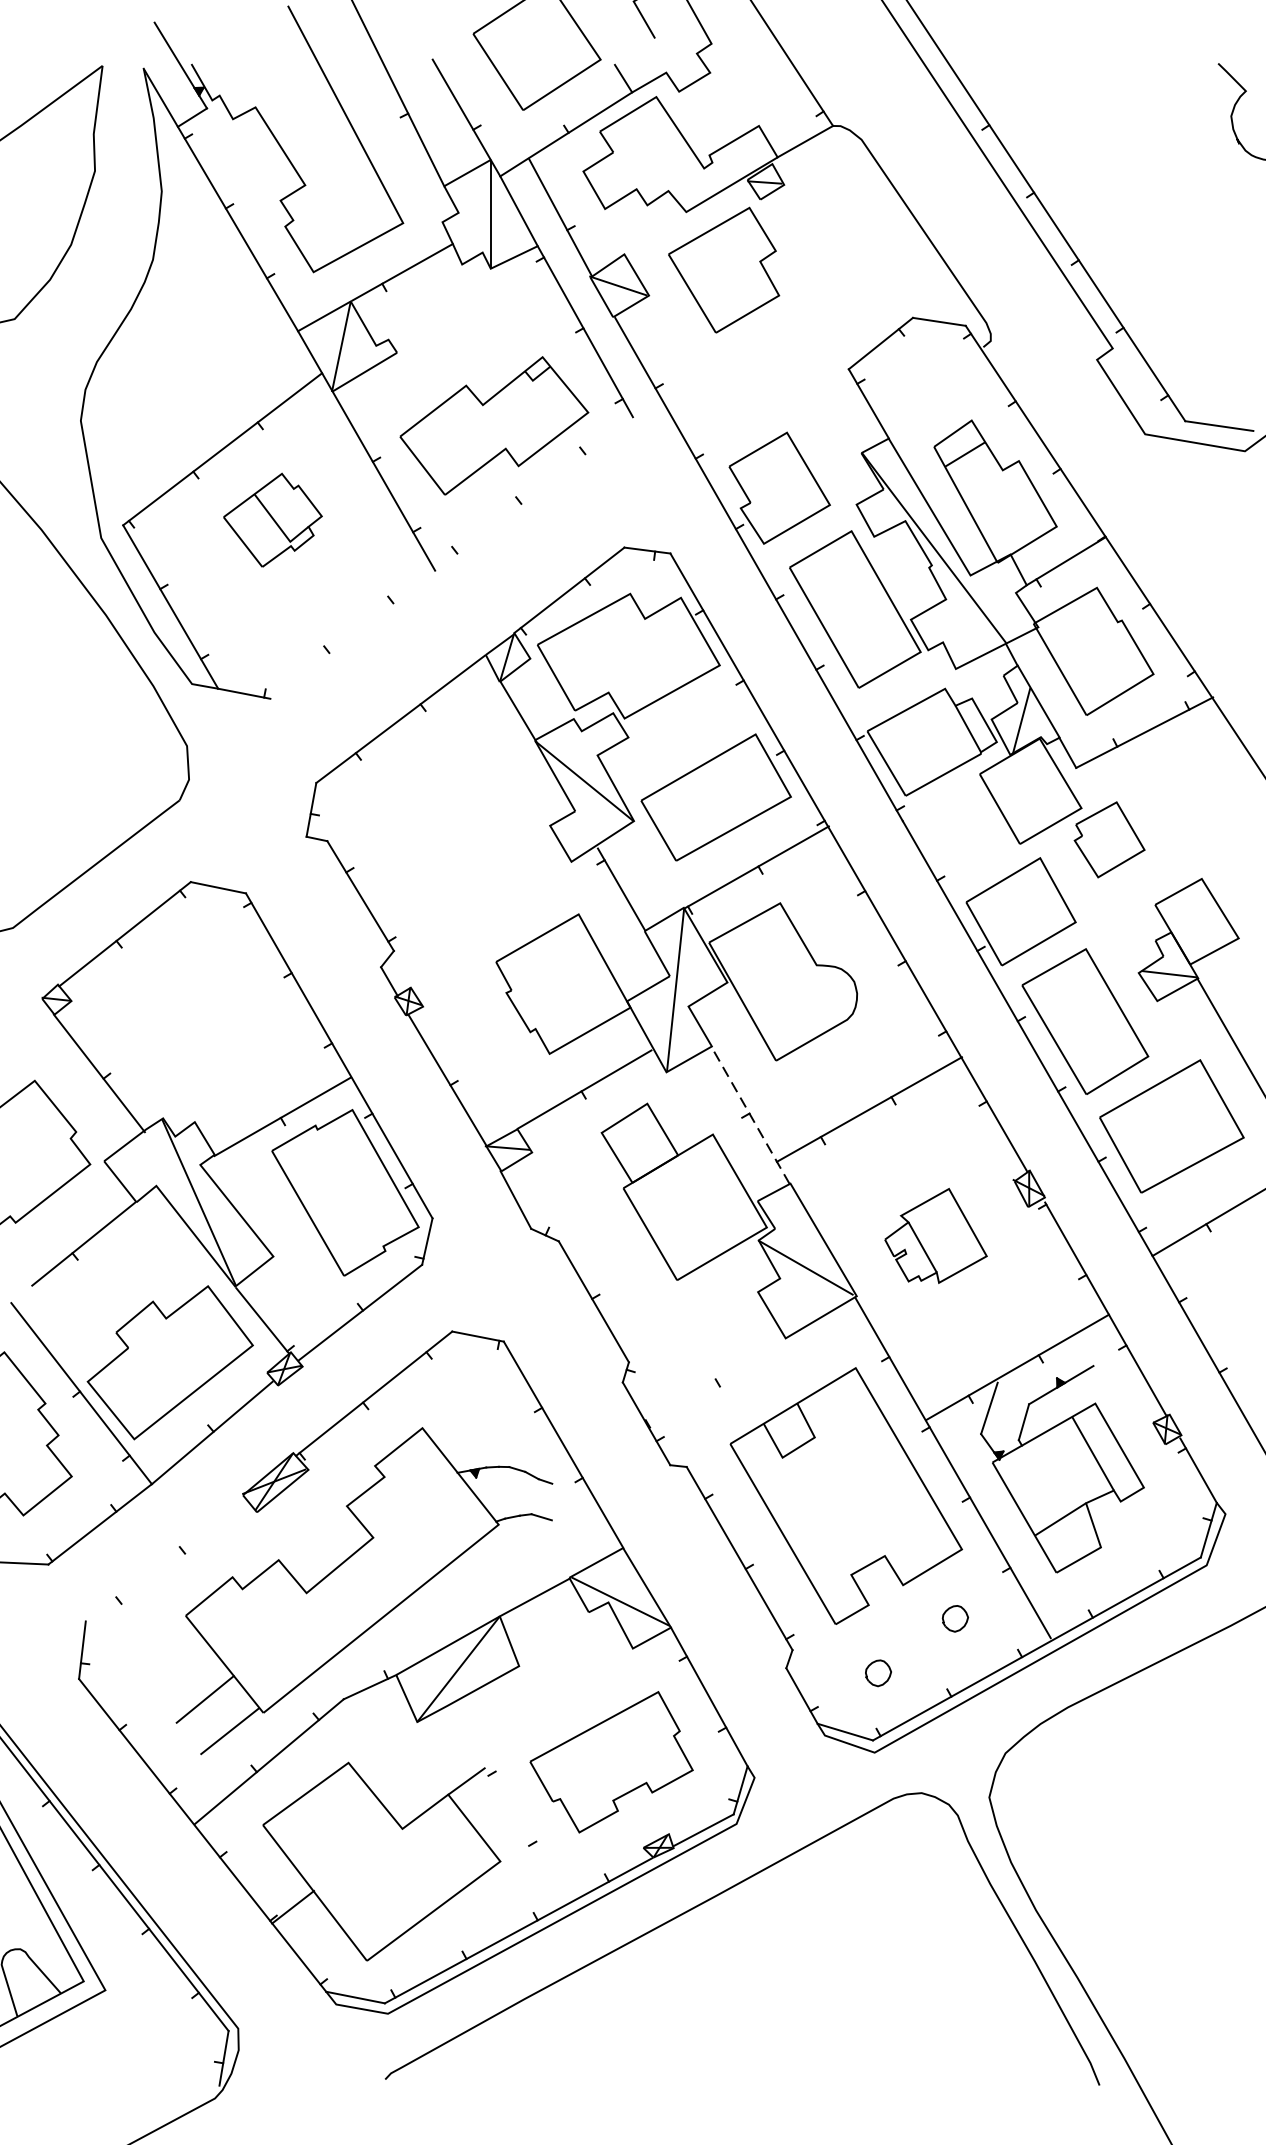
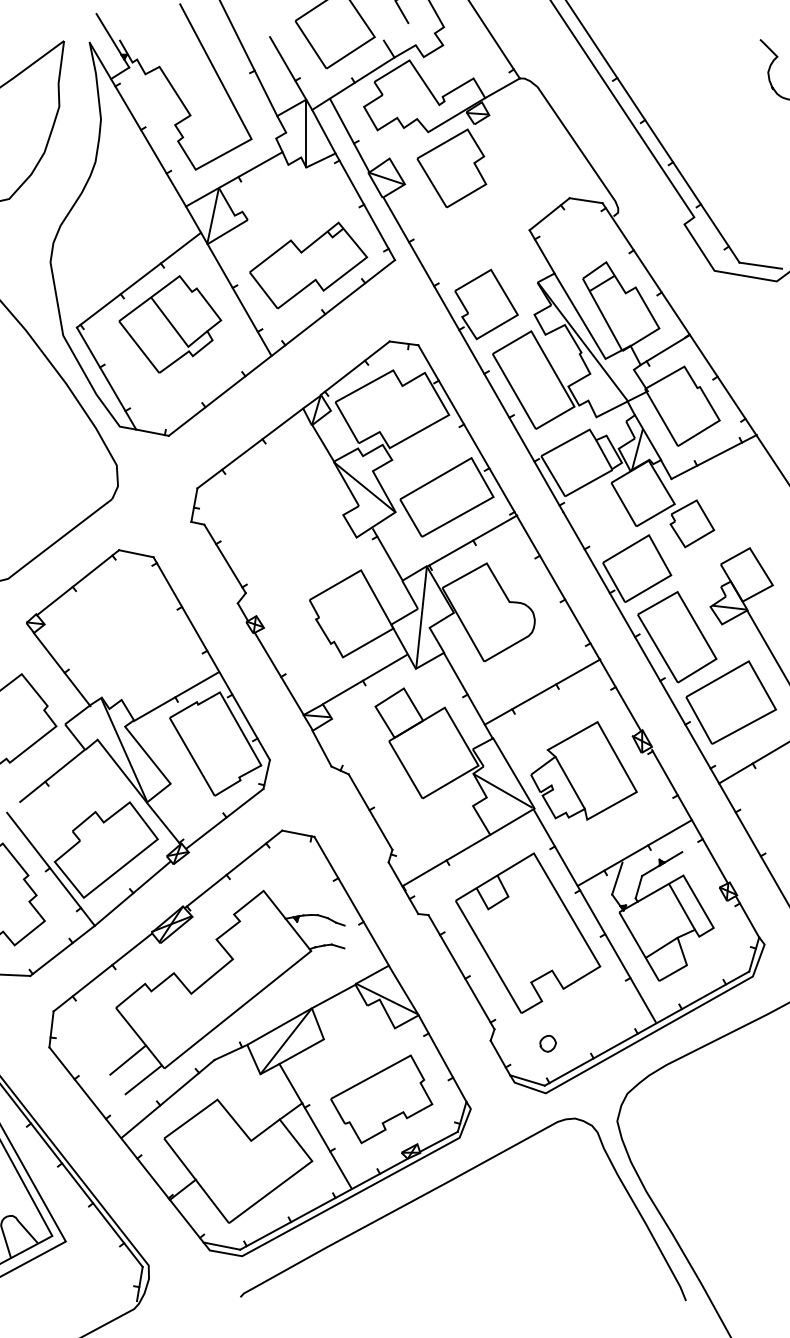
part: (273, 520) -> (170, 324), size x1.67
line: (451, 557) -> (281, 347), added
line: (750, 1114) -> (468, 695), dashed -> solid
part: (935, 1235) -> (583, 770), size x1.67
line: (715, 1379) -> (446, 860), added
line: (164, 1558) -> (102, 972), added
part: (954, 1618) -> (595, 1009), removed
line: (505, 1805) -> (315, 1126), added

